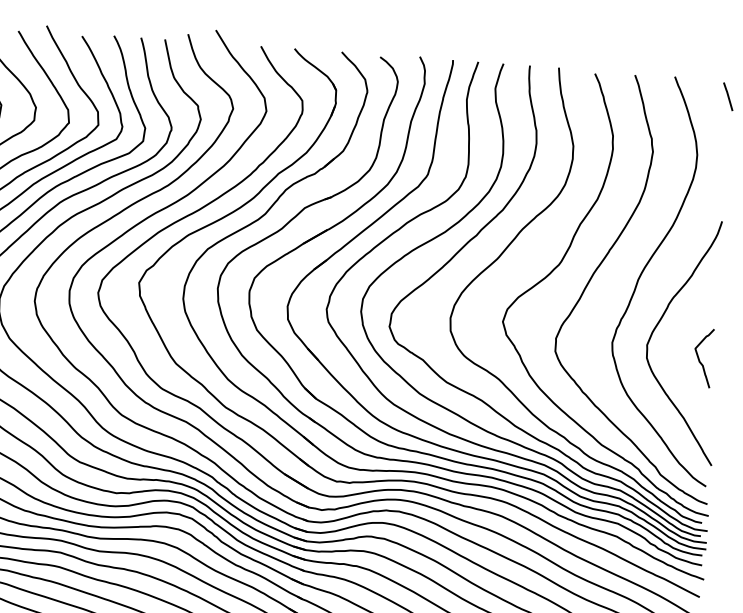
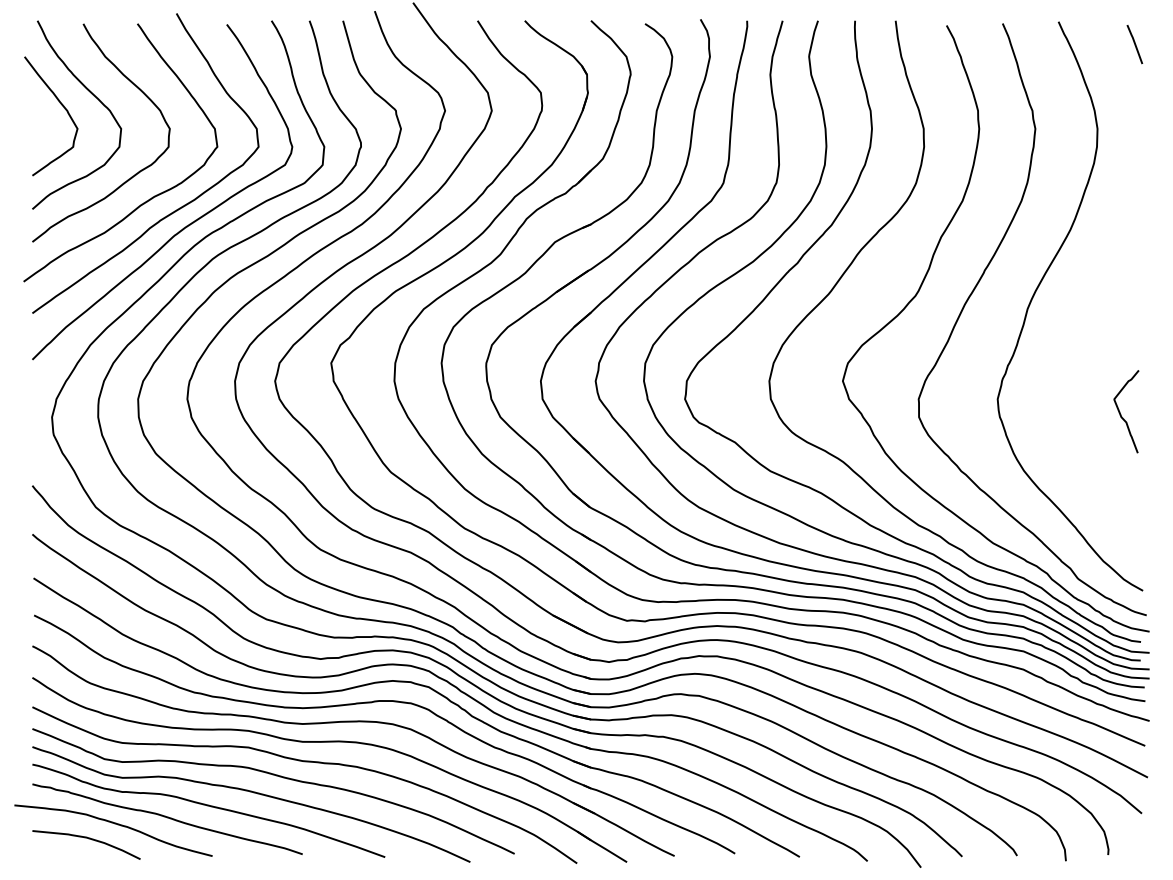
curve: (657, 325) -> (1059, 370), removed

